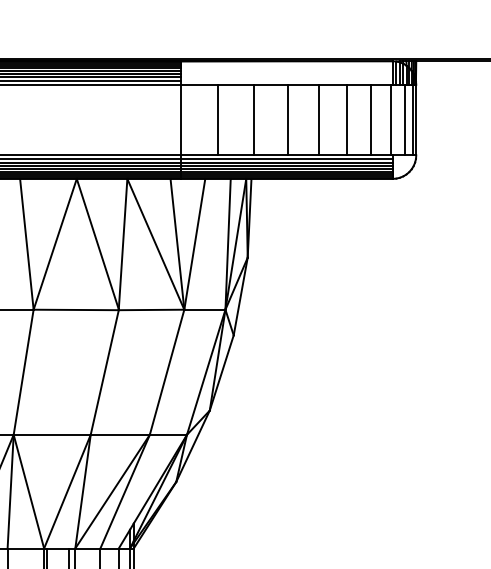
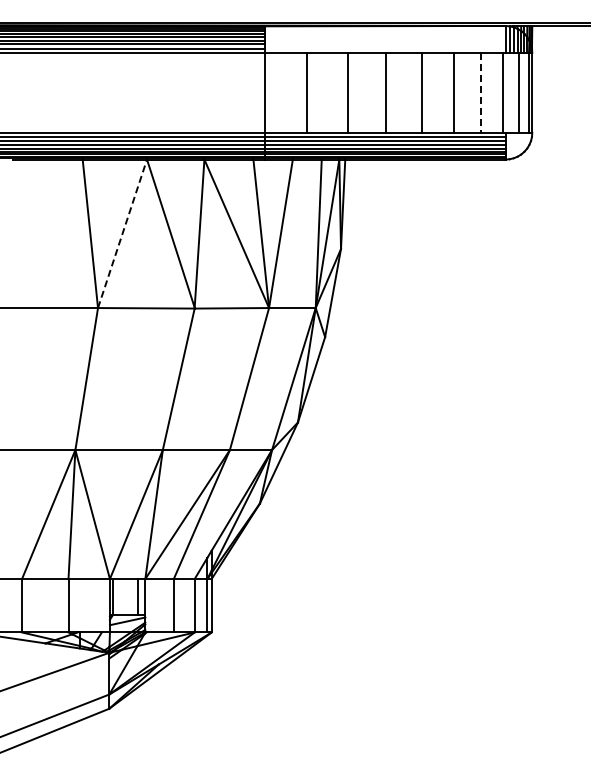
line: (371, 120) -> (481, 93), solid -> dashed
line: (55, 244) -> (122, 233), solid -> dashed

